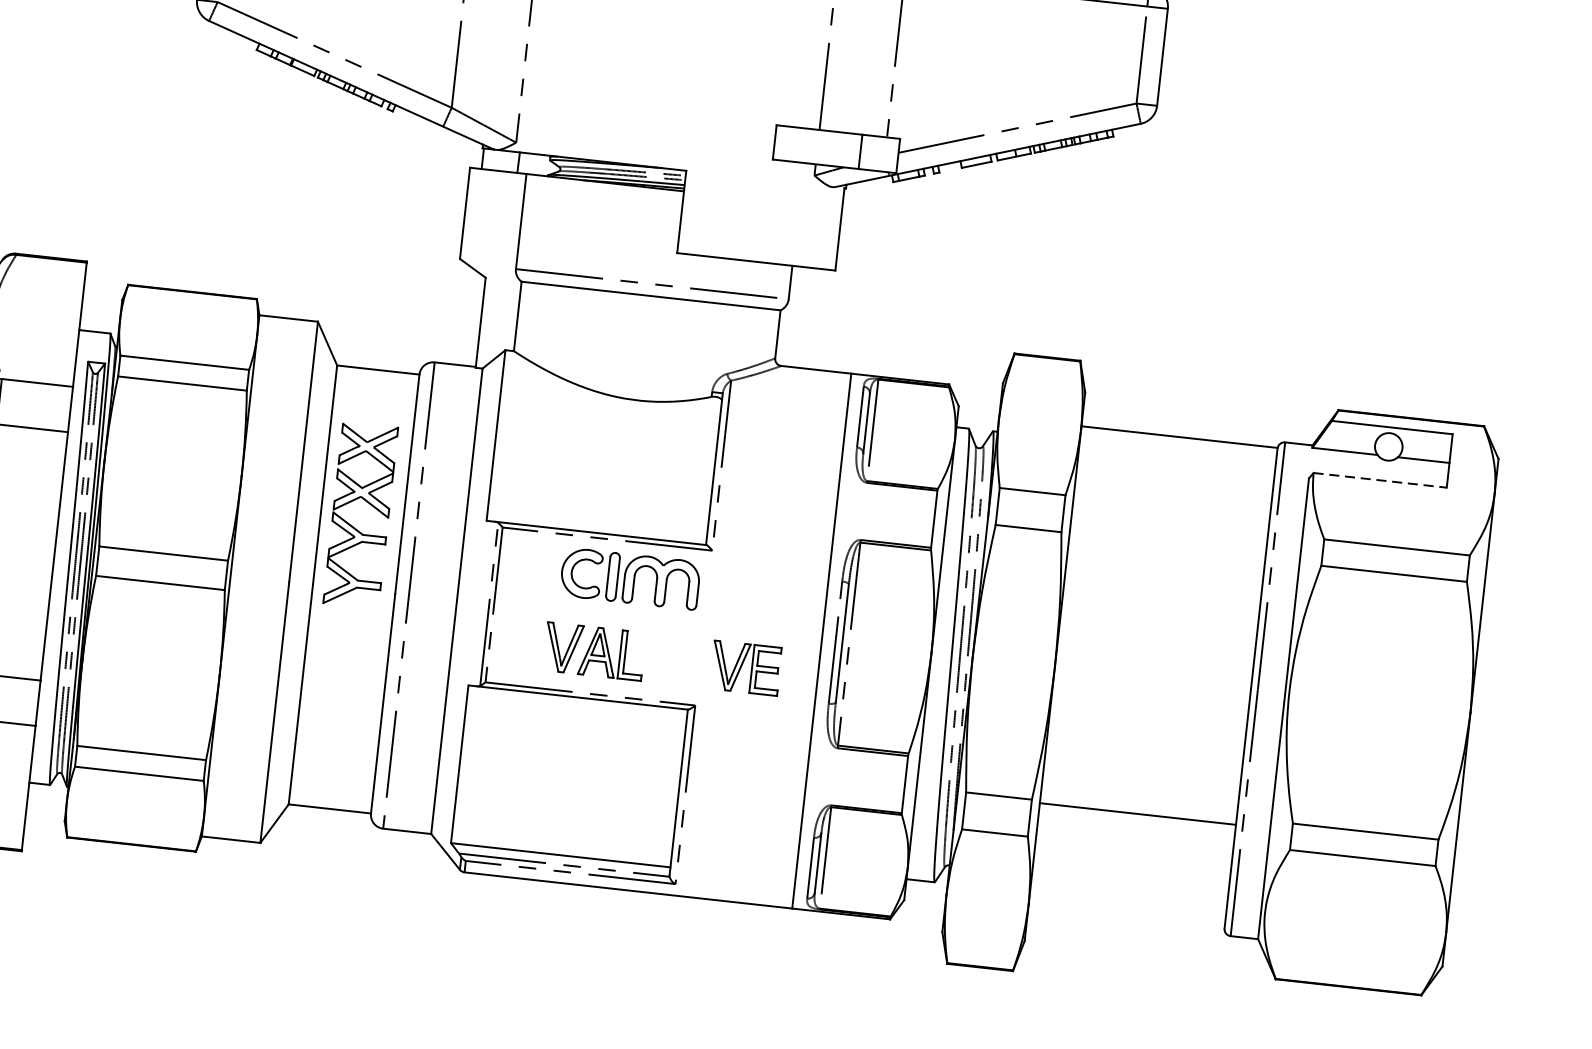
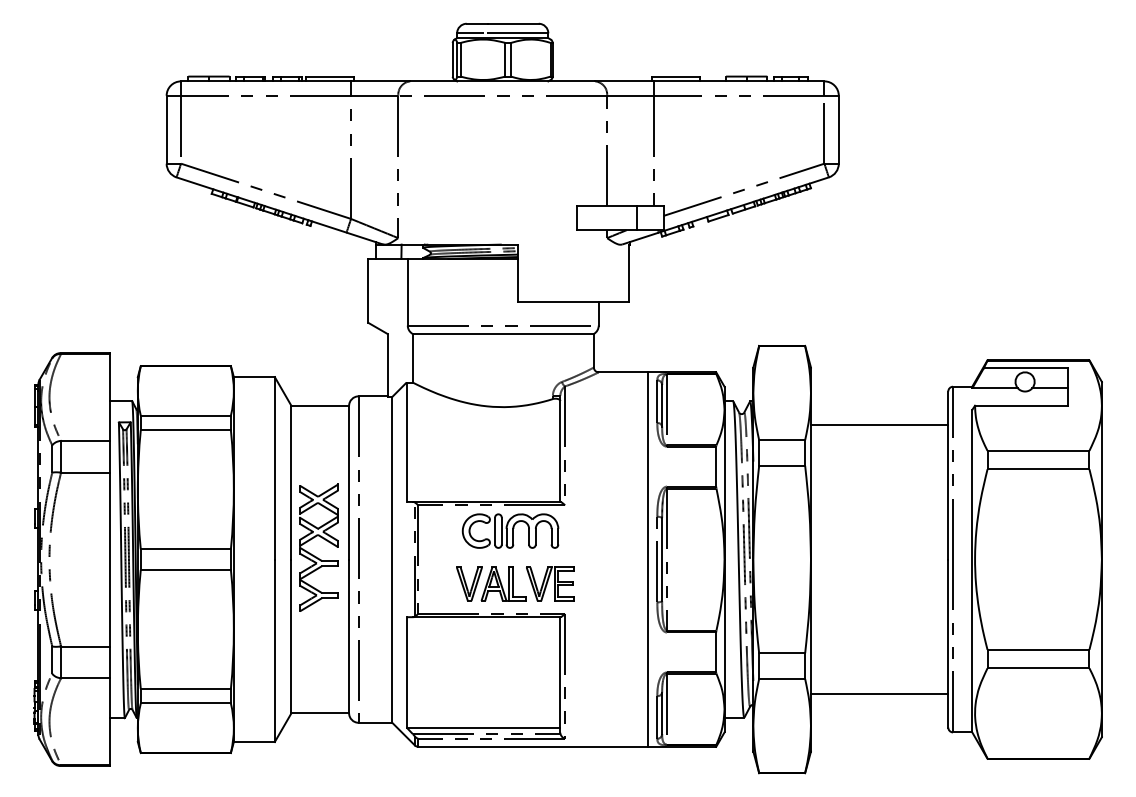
line: (1179, 437) -> (879, 425), moved
line: (1379, 479) -> (1021, 405), dashed -> solid
part: (351, 524) -> (313, 554), moved
part: (746, 667) -> (550, 583), moved
line: (1137, 814) -> (879, 694), moved

